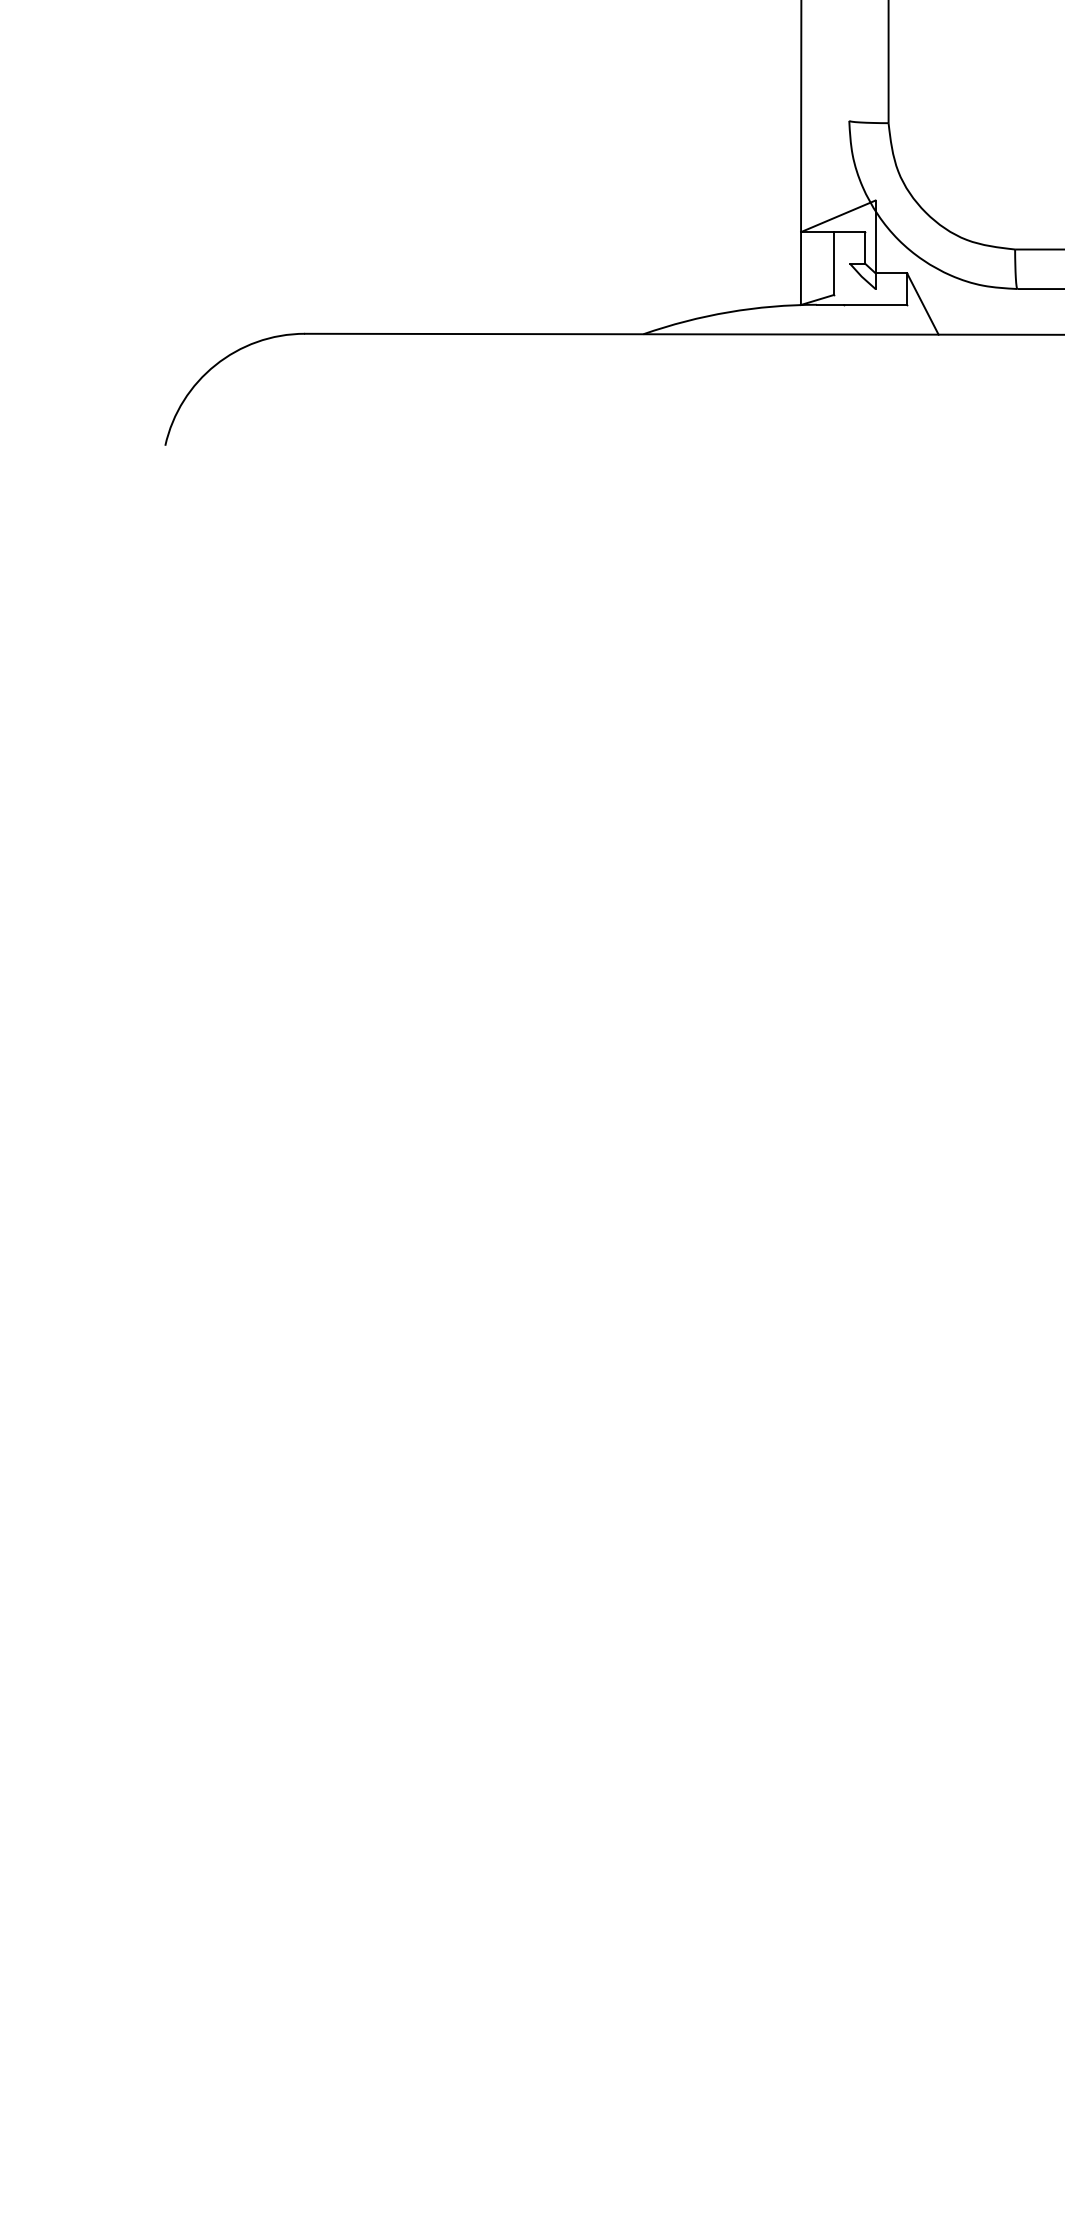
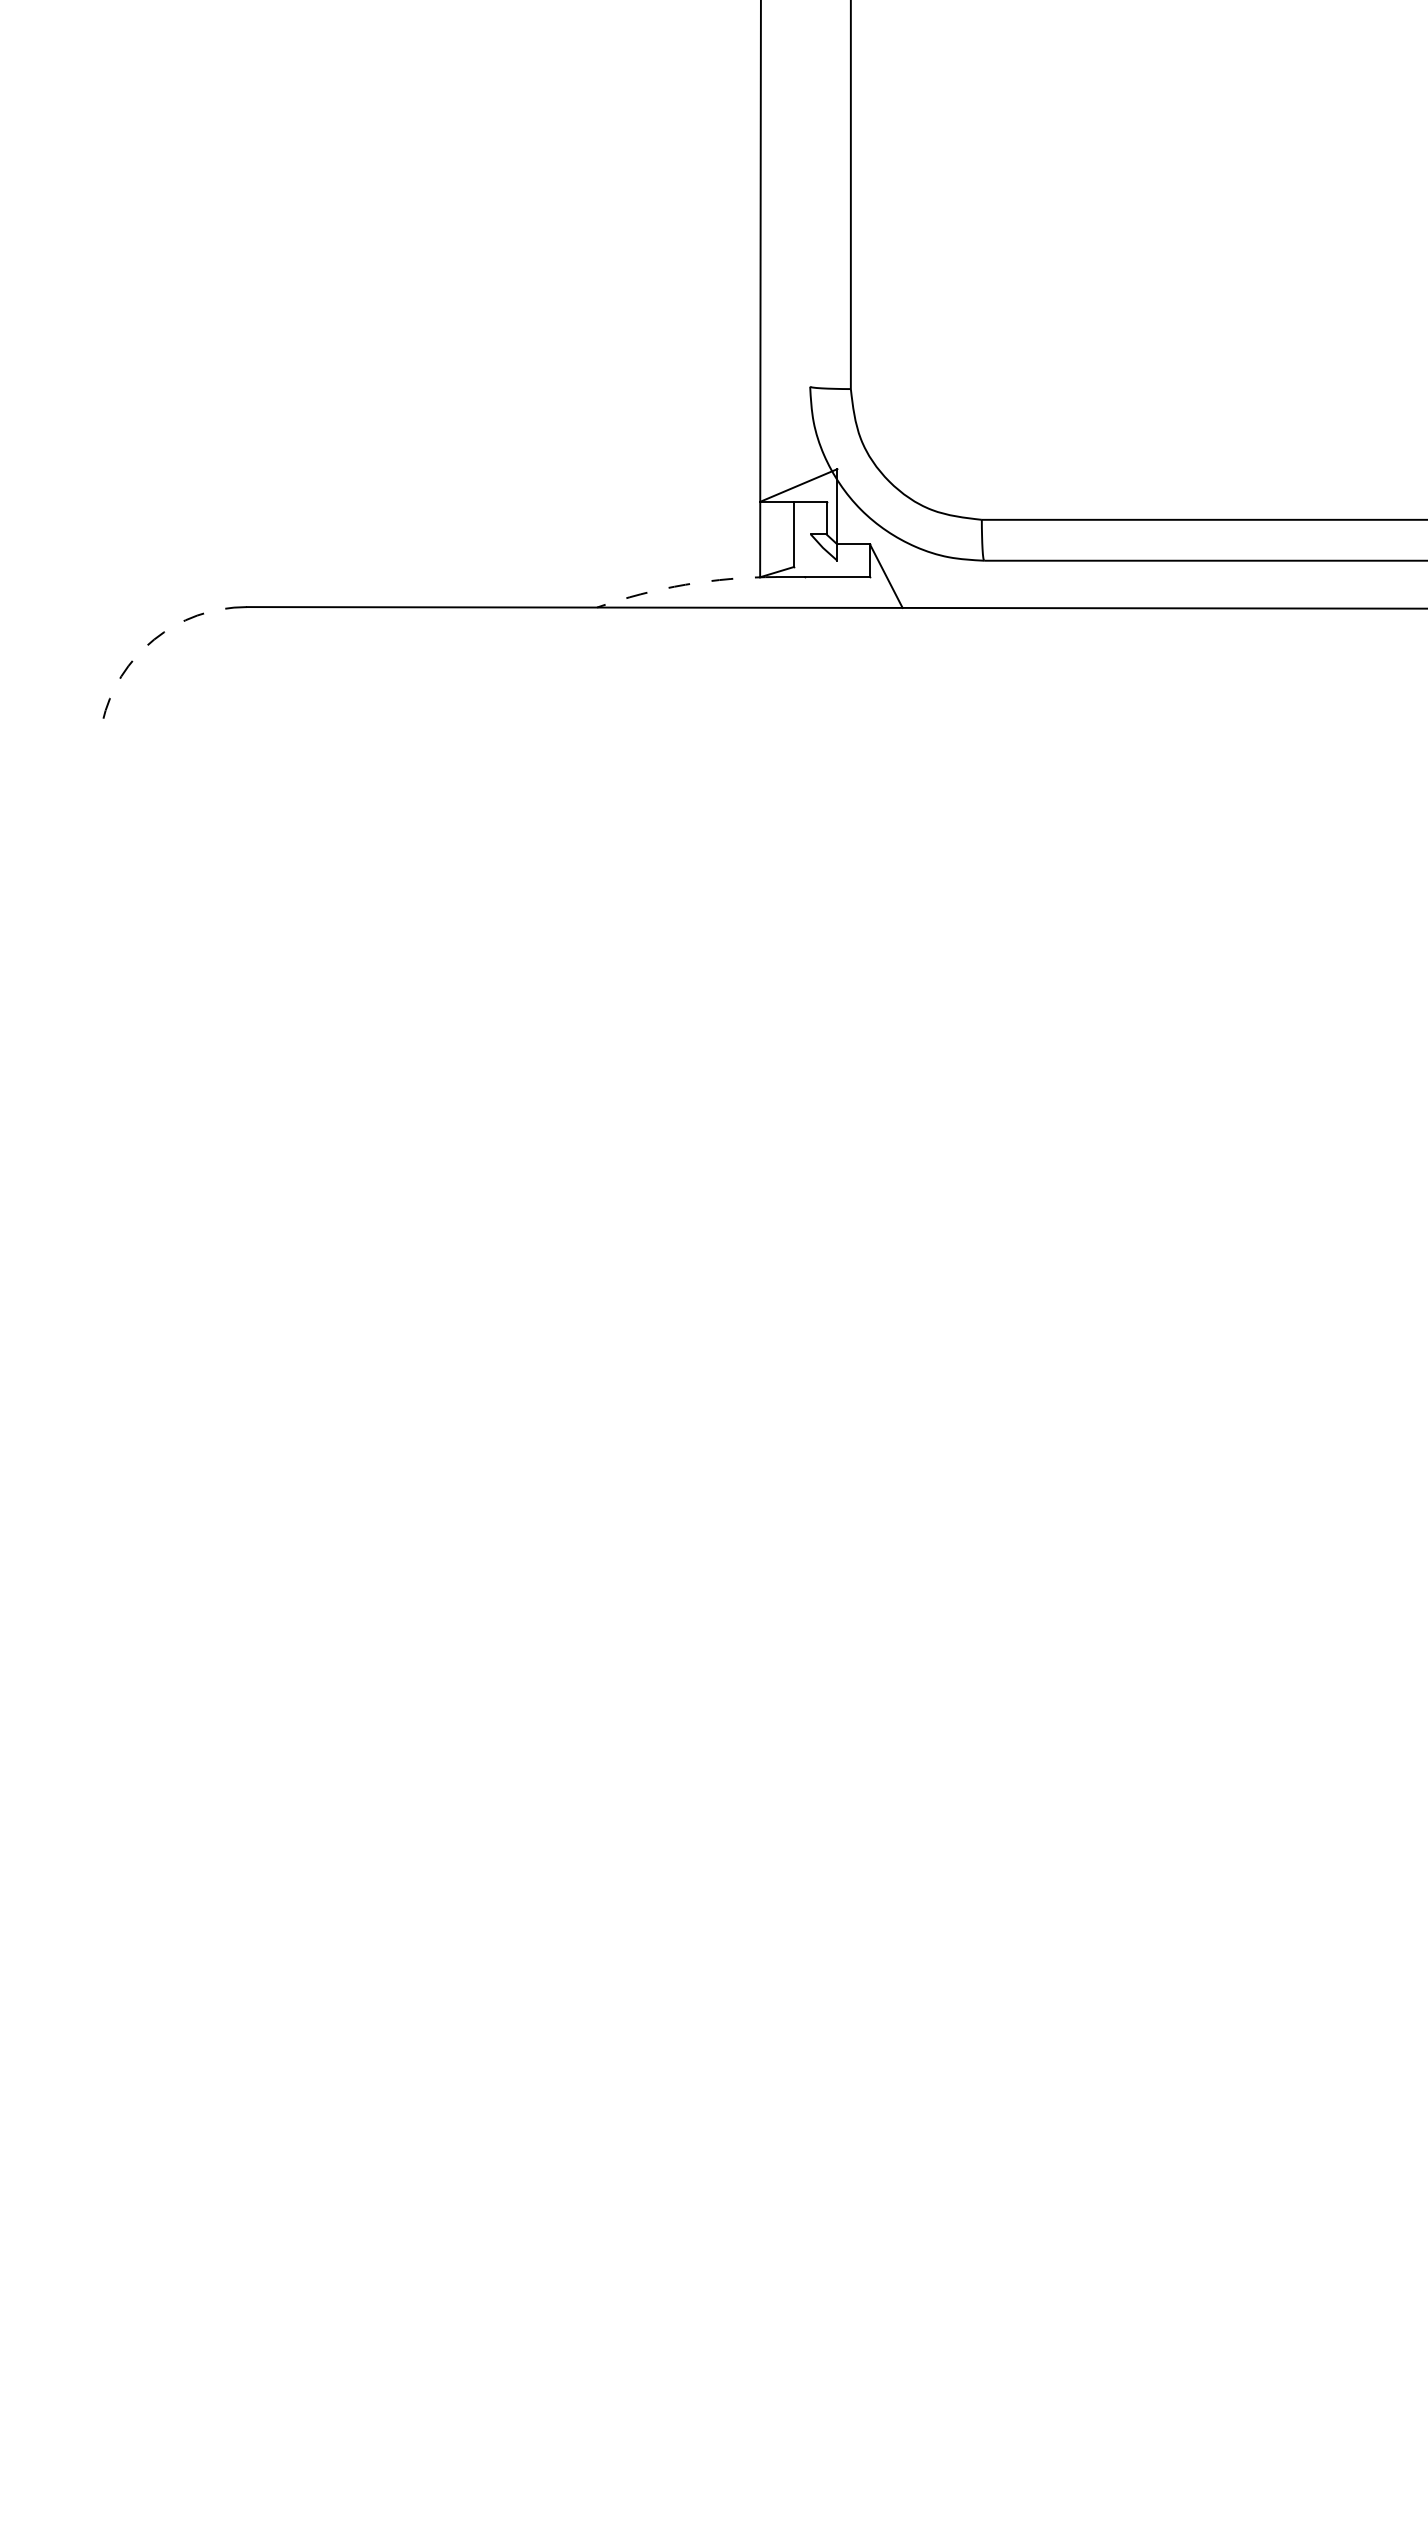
arc: (728, 311) -> (685, 584), solid -> dashed
arc: (215, 365) -> (154, 639), solid -> dashed

